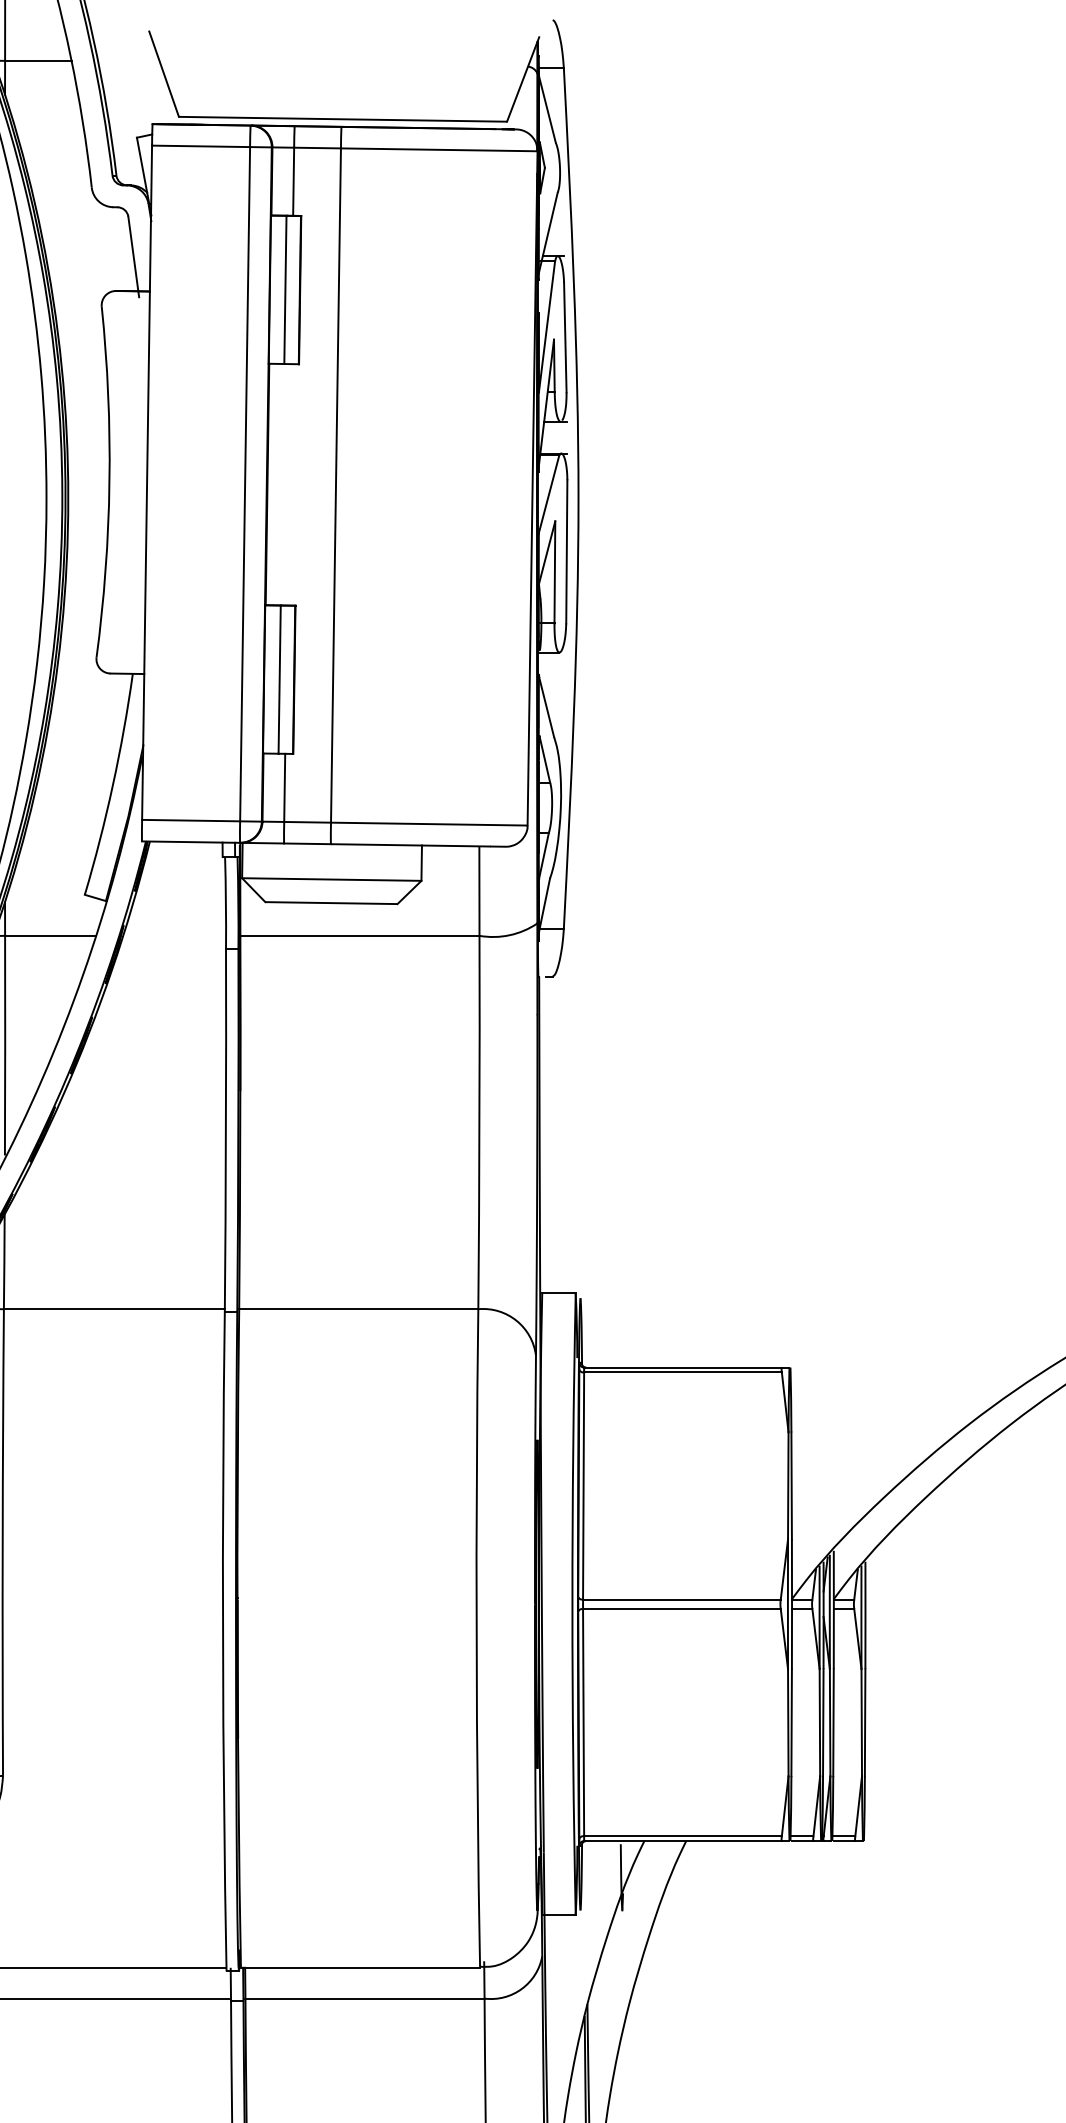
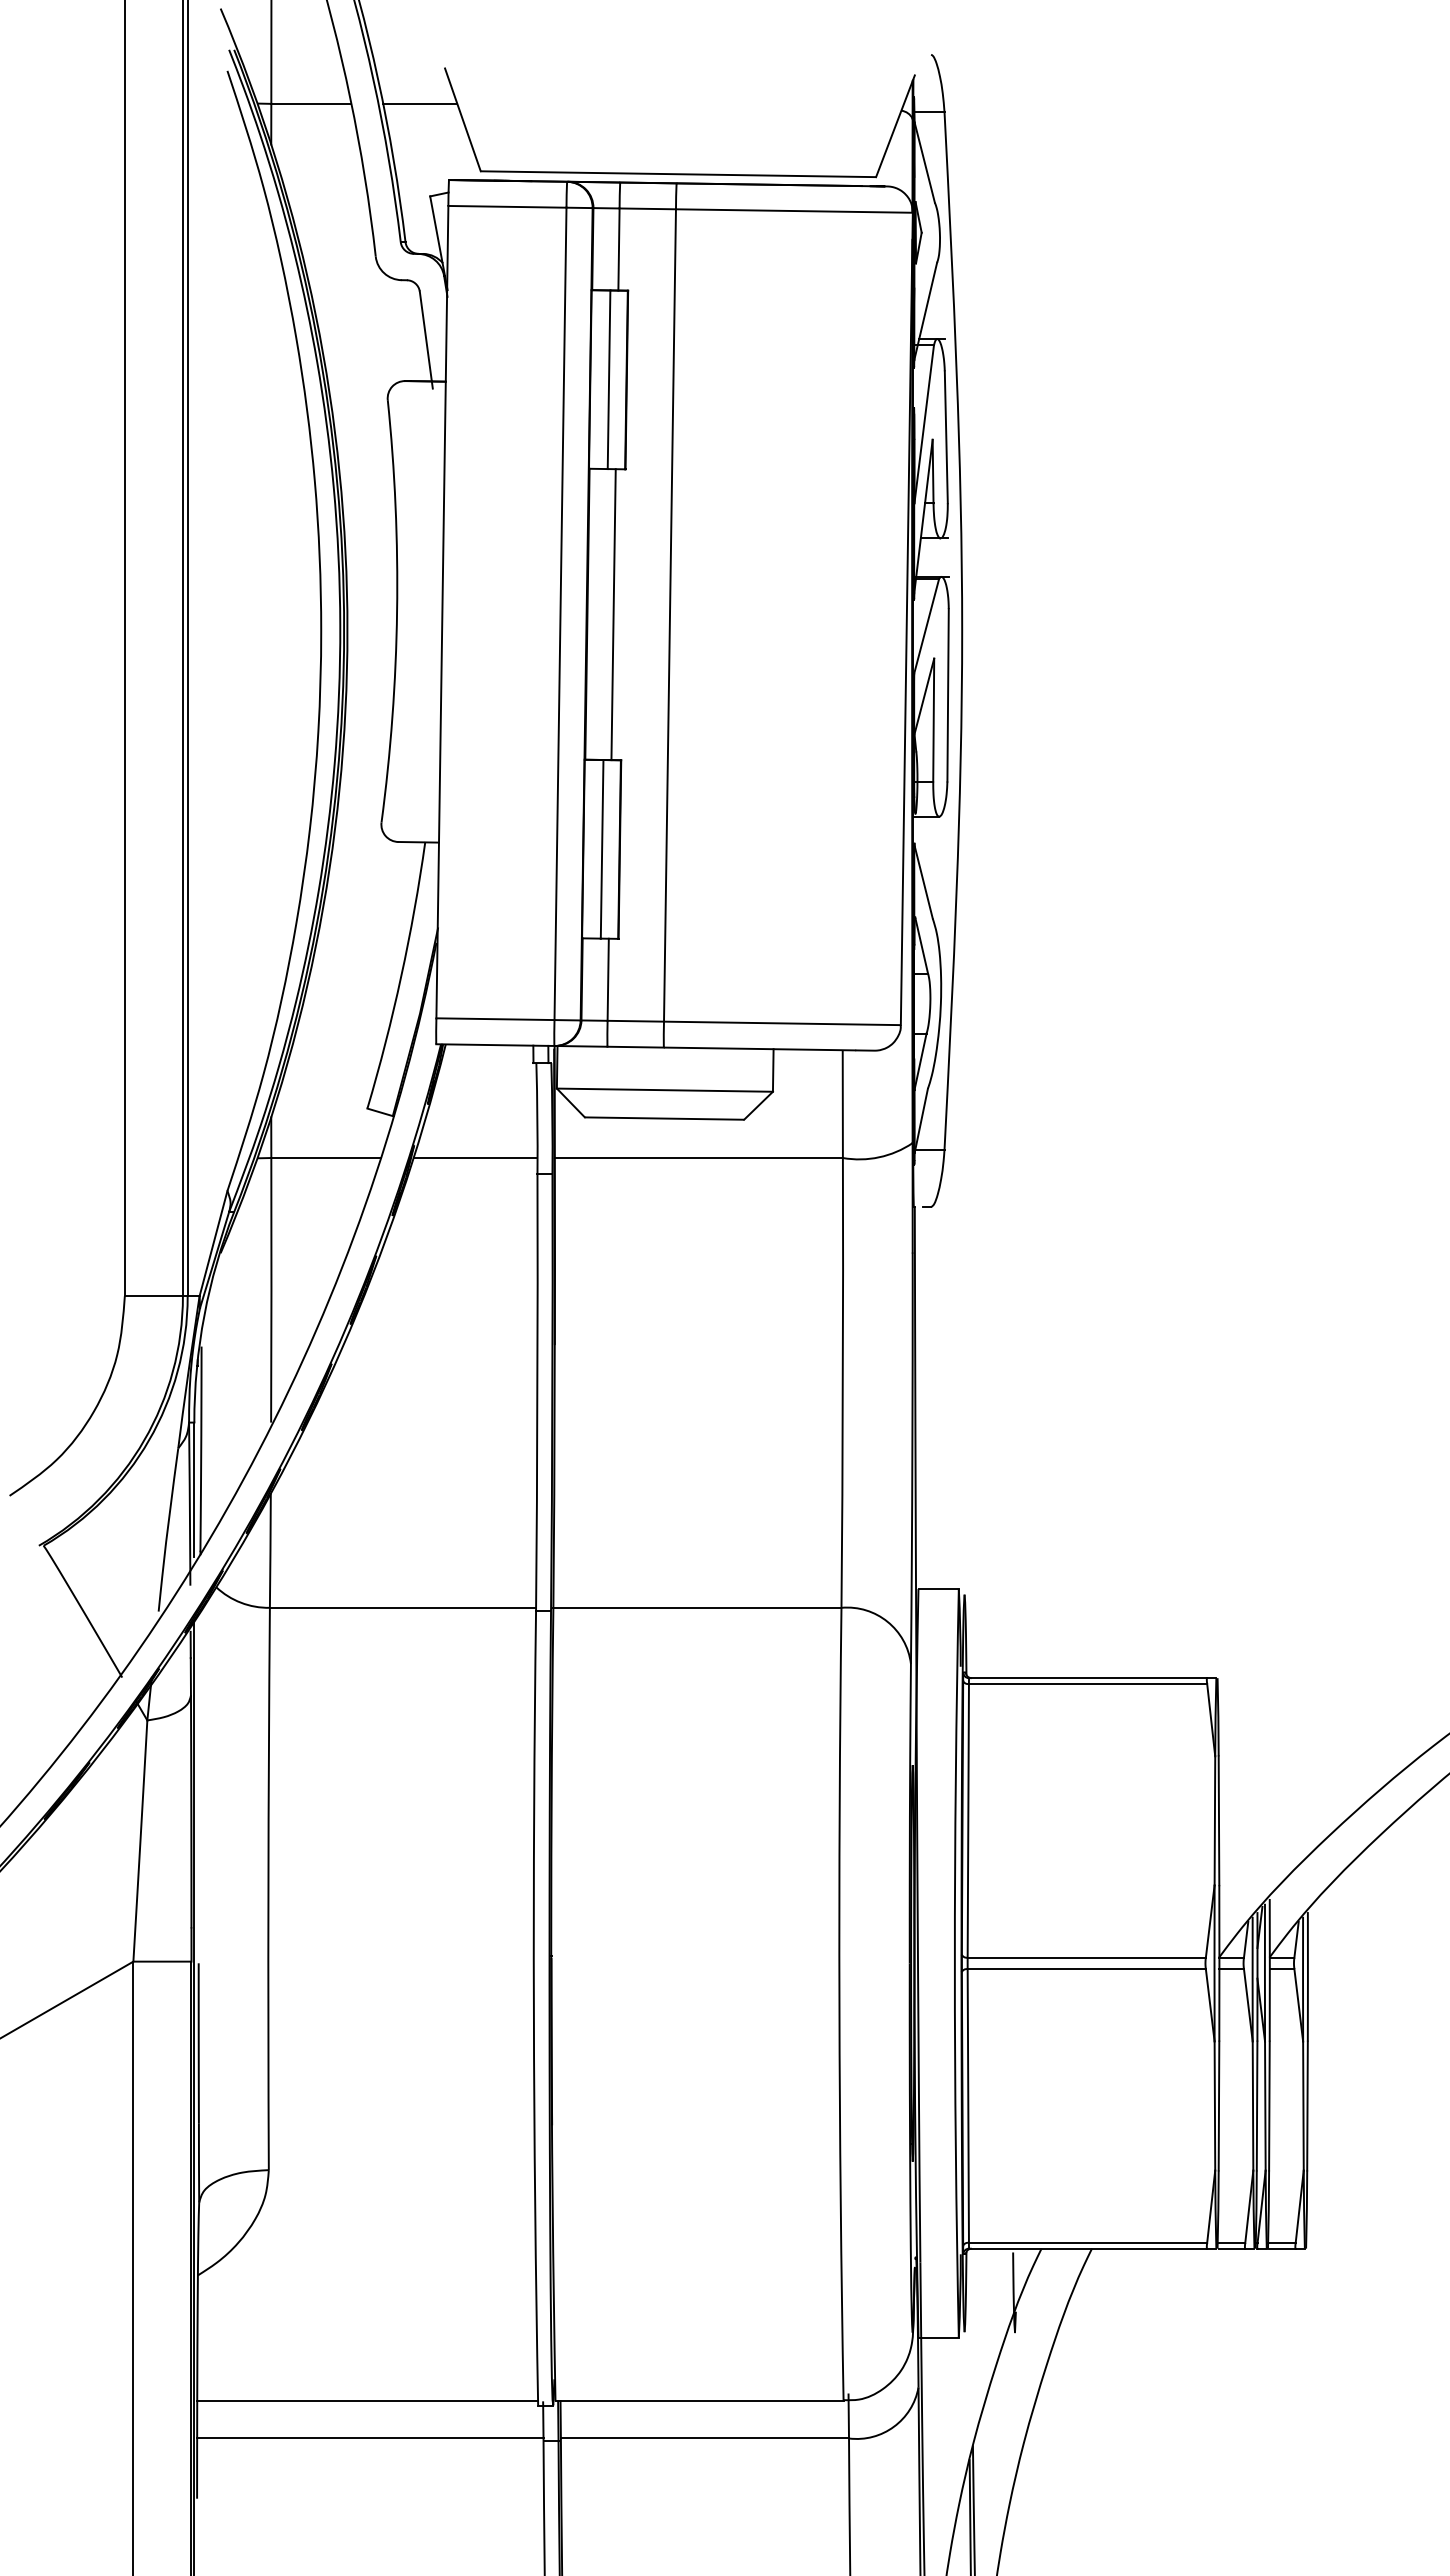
line: (128, 60) -> (420, 103), added
line: (289, 484) -> (613, 614), added
line: (174, 936) -> (475, 1158), added

